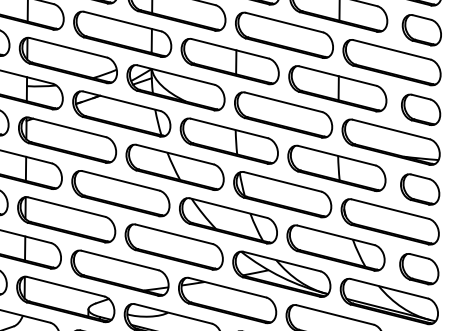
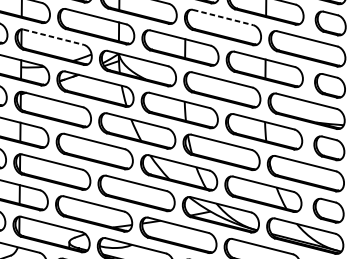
line: (284, 22) -> (223, 17), solid -> dashed
line: (68, 47) -> (53, 37), solid -> dashed

